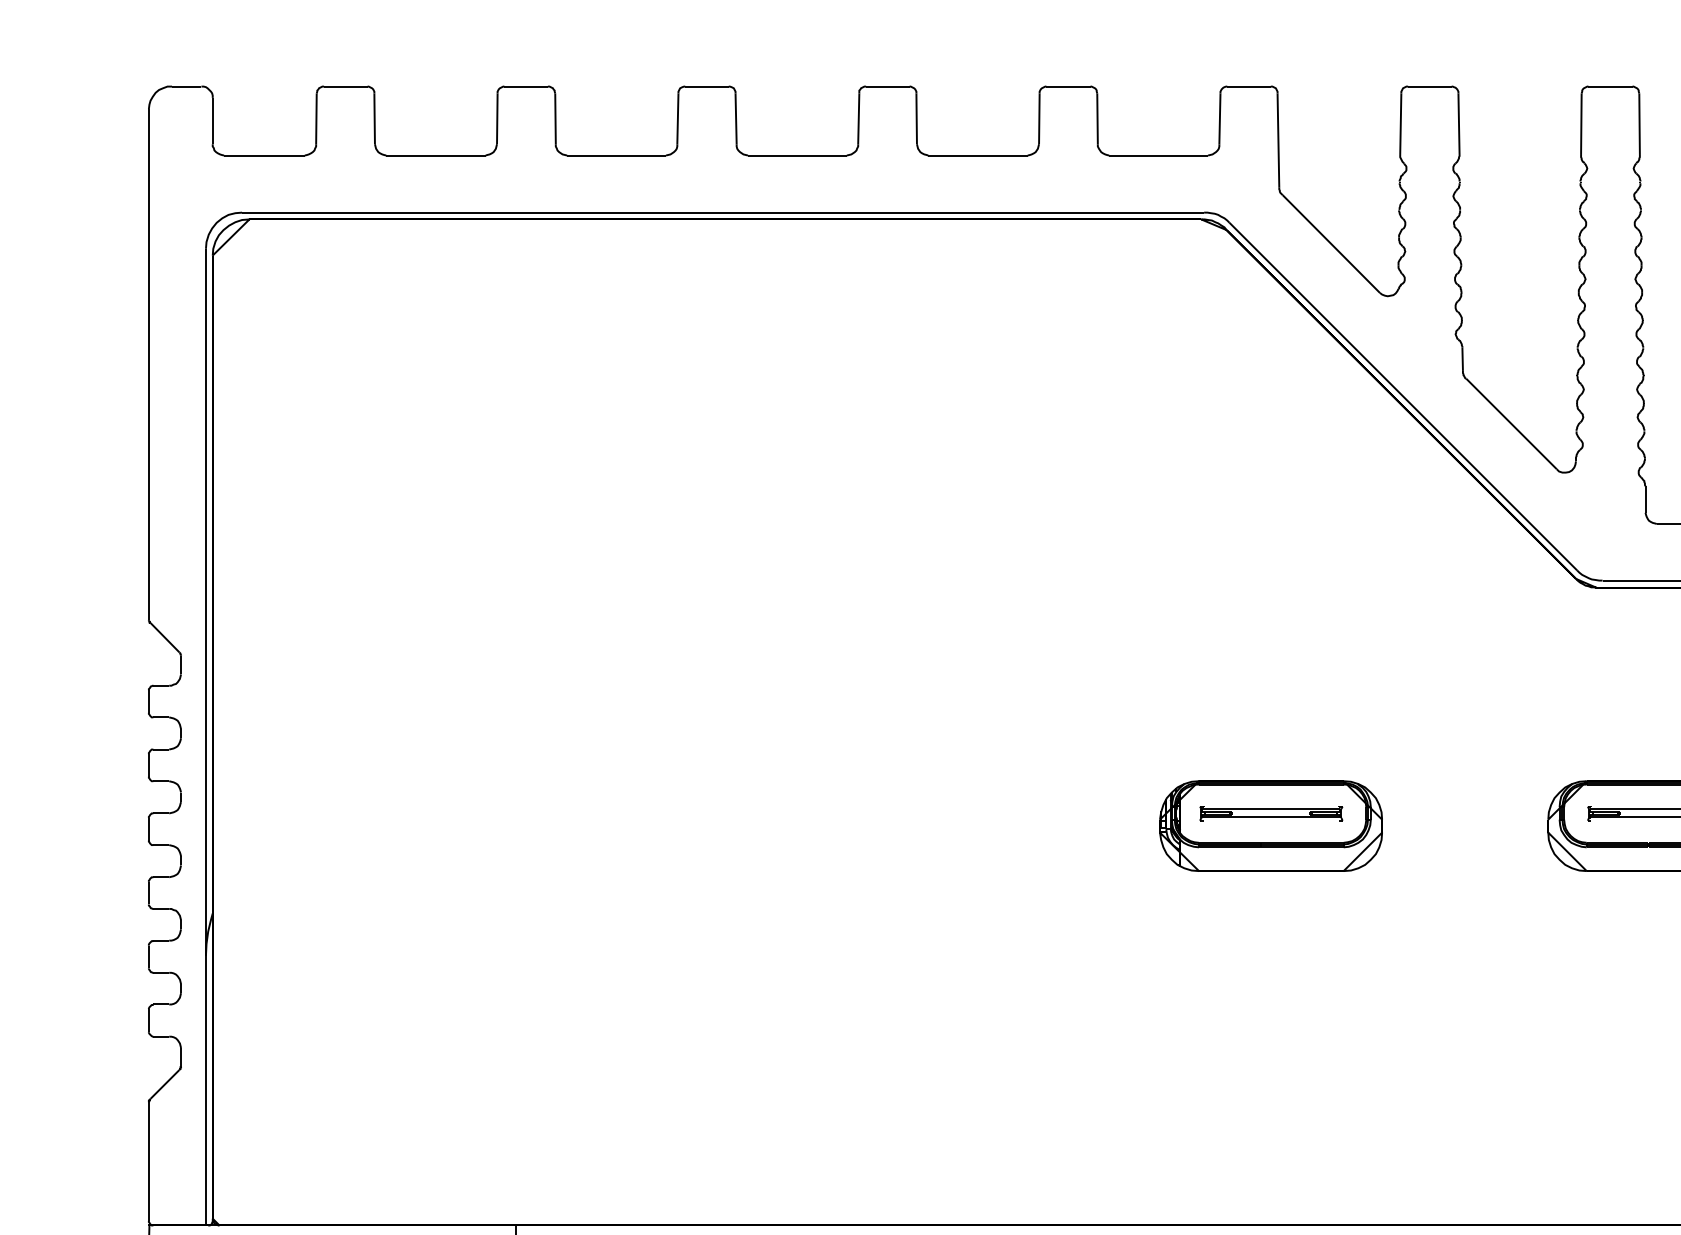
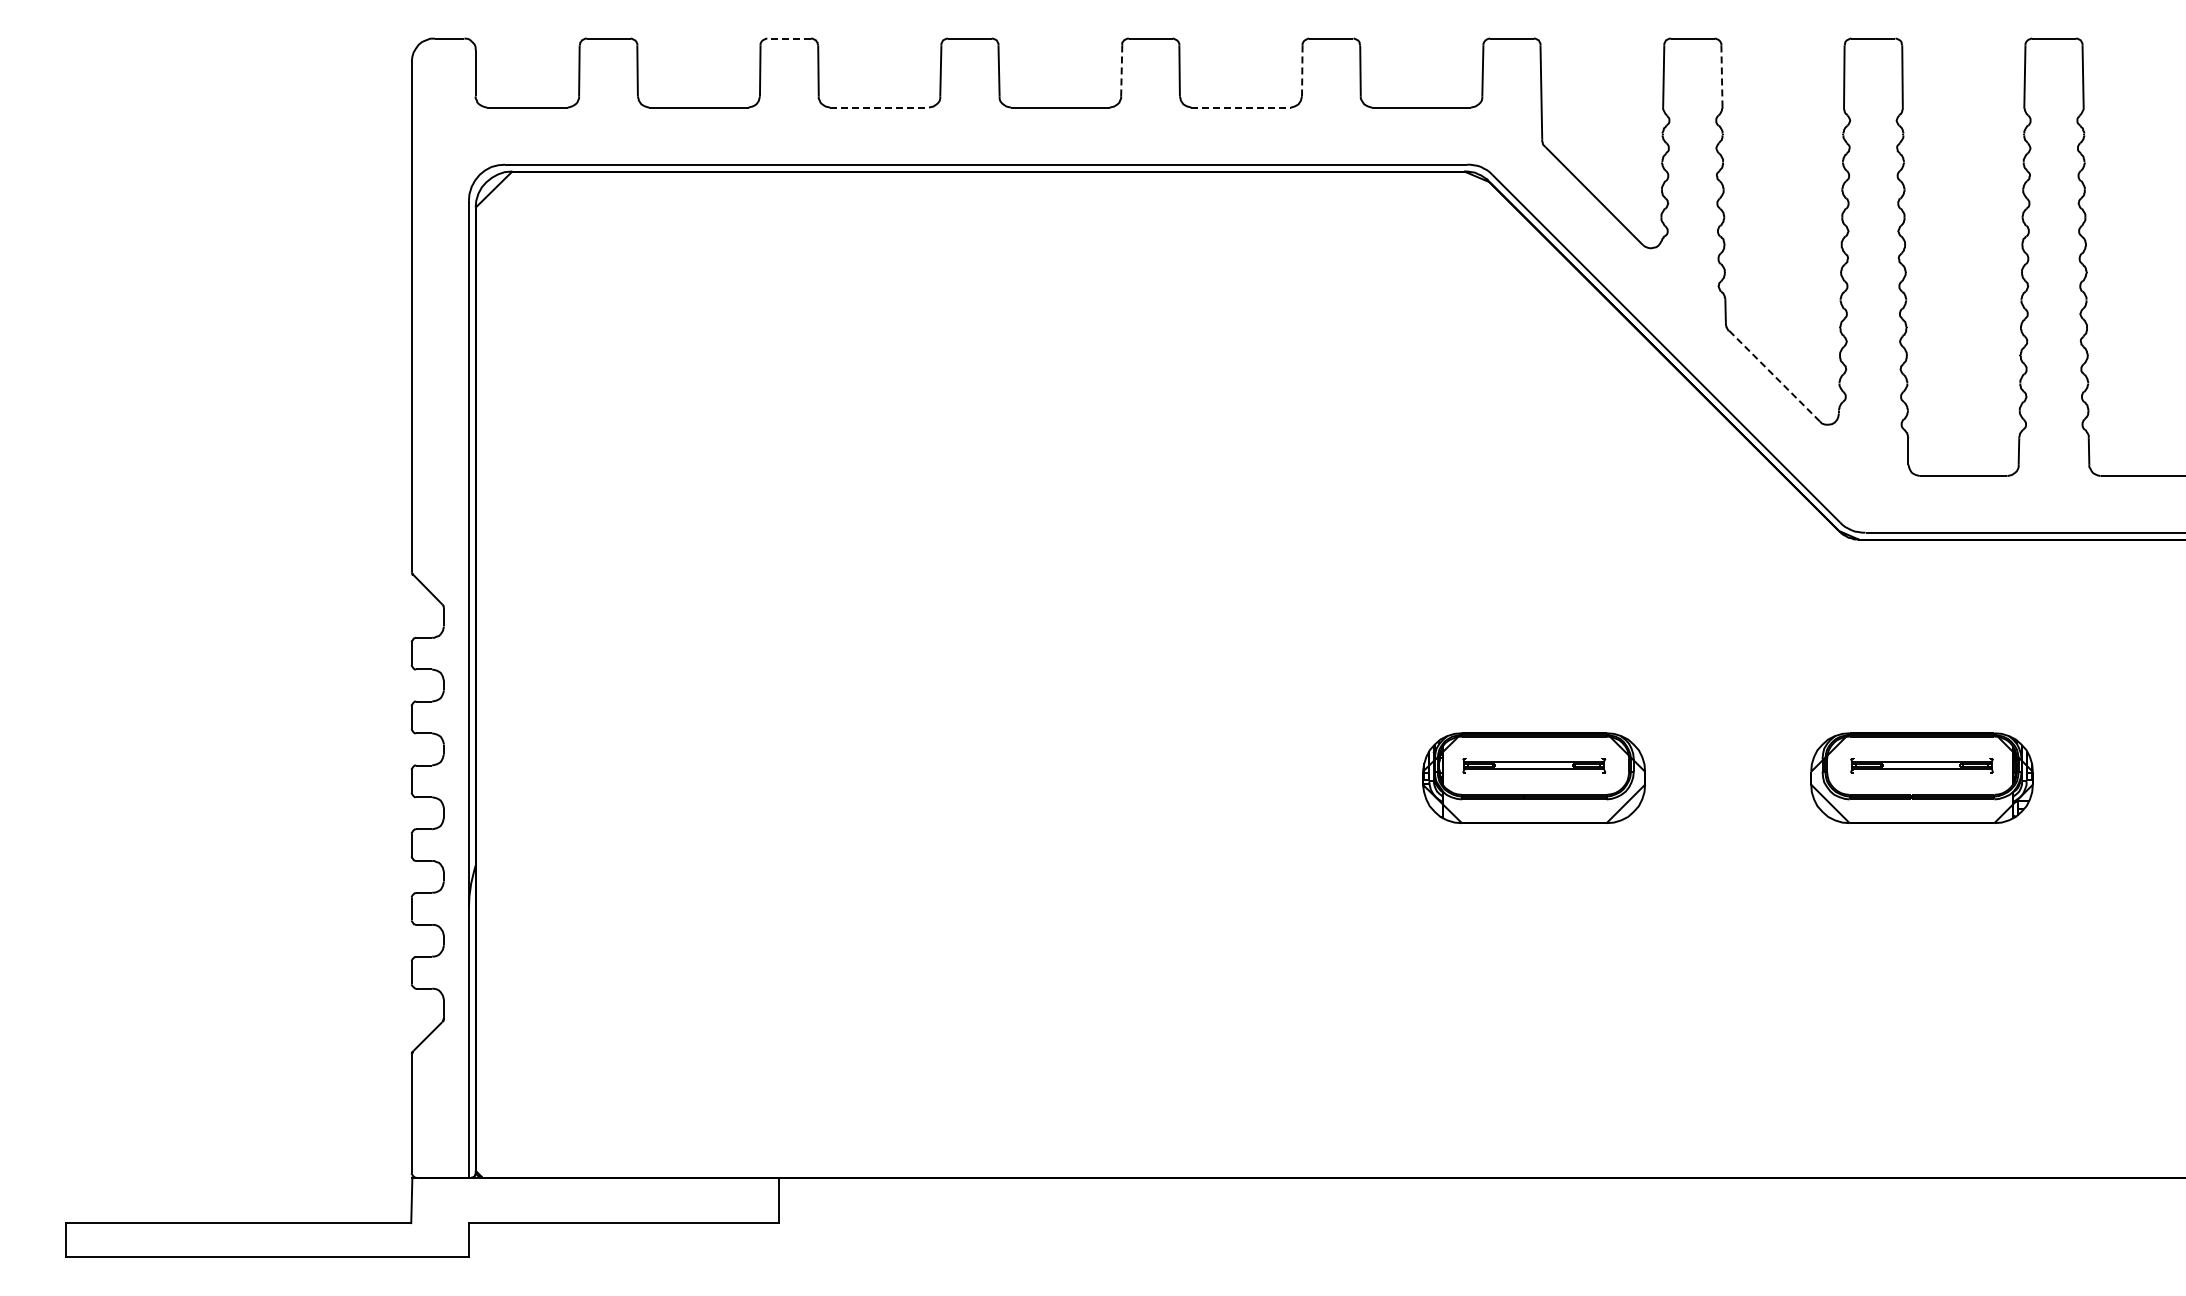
line: (526, 86) -> (789, 38), solid -> dashed
line: (858, 119) -> (1121, 71), solid -> dashed
line: (1039, 119) -> (1302, 71), solid -> dashed
line: (1458, 124) -> (1721, 76), solid -> dashed
line: (617, 155) -> (880, 107), solid -> dashed
line: (977, 155) -> (1240, 107), solid -> dashed
line: (1511, 424) -> (1774, 376), solid -> dashed

